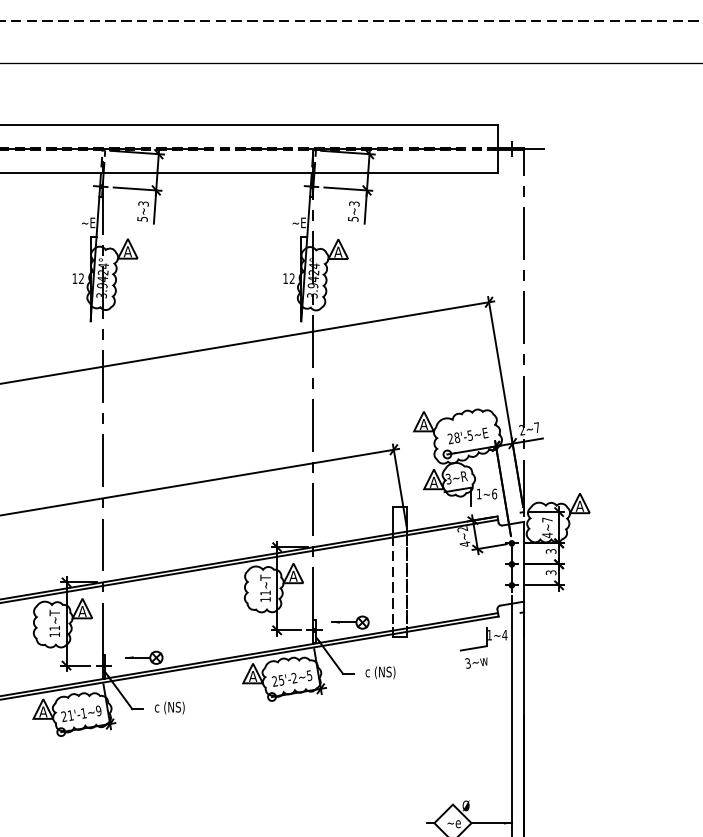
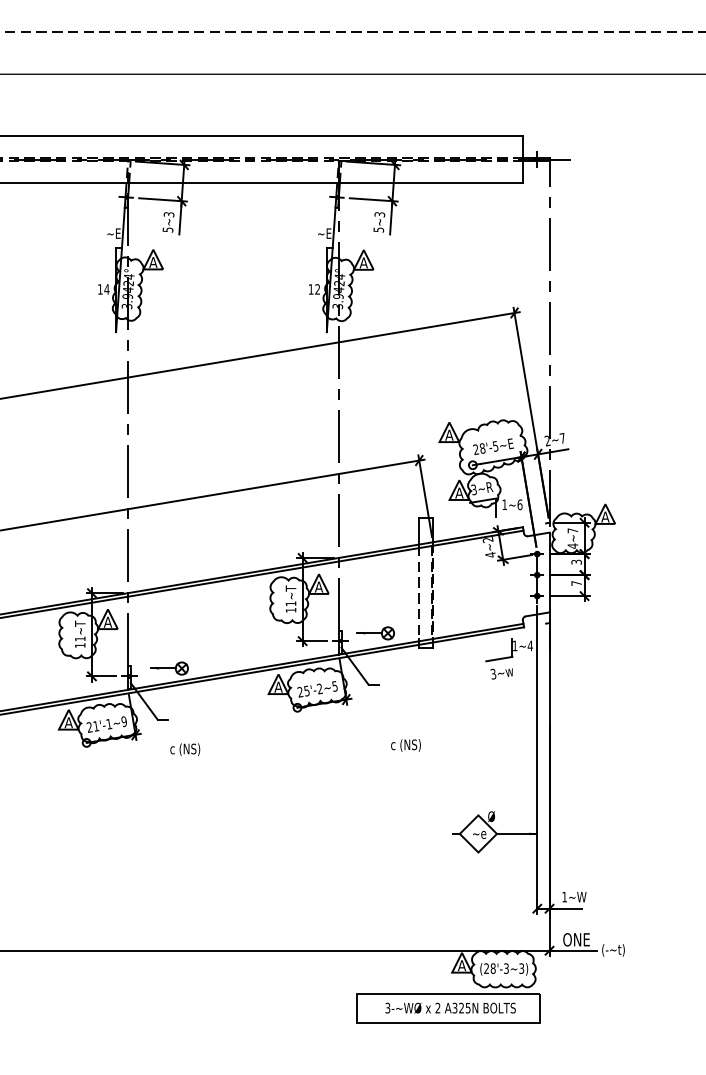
text: (81, 278) -> (106, 289), 12 -> 14
text: (551, 572) -> (576, 583), 3 -> 7
text: (380, 672) -> (405, 745), moved
text: (170, 707) -> (185, 749), moved

